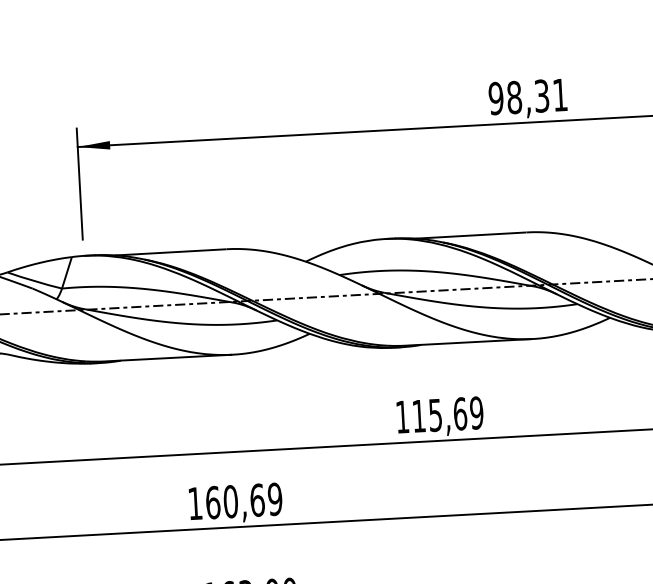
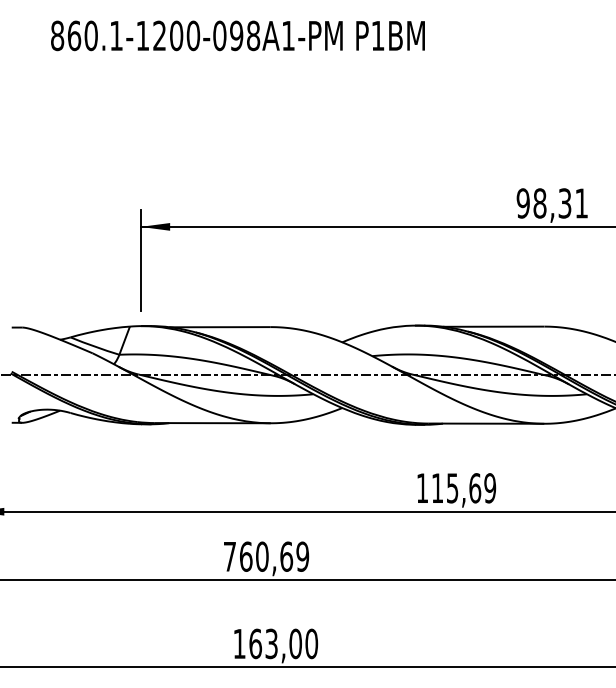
text: (194, 503) -> (229, 556), 160,69 -> 760,69

